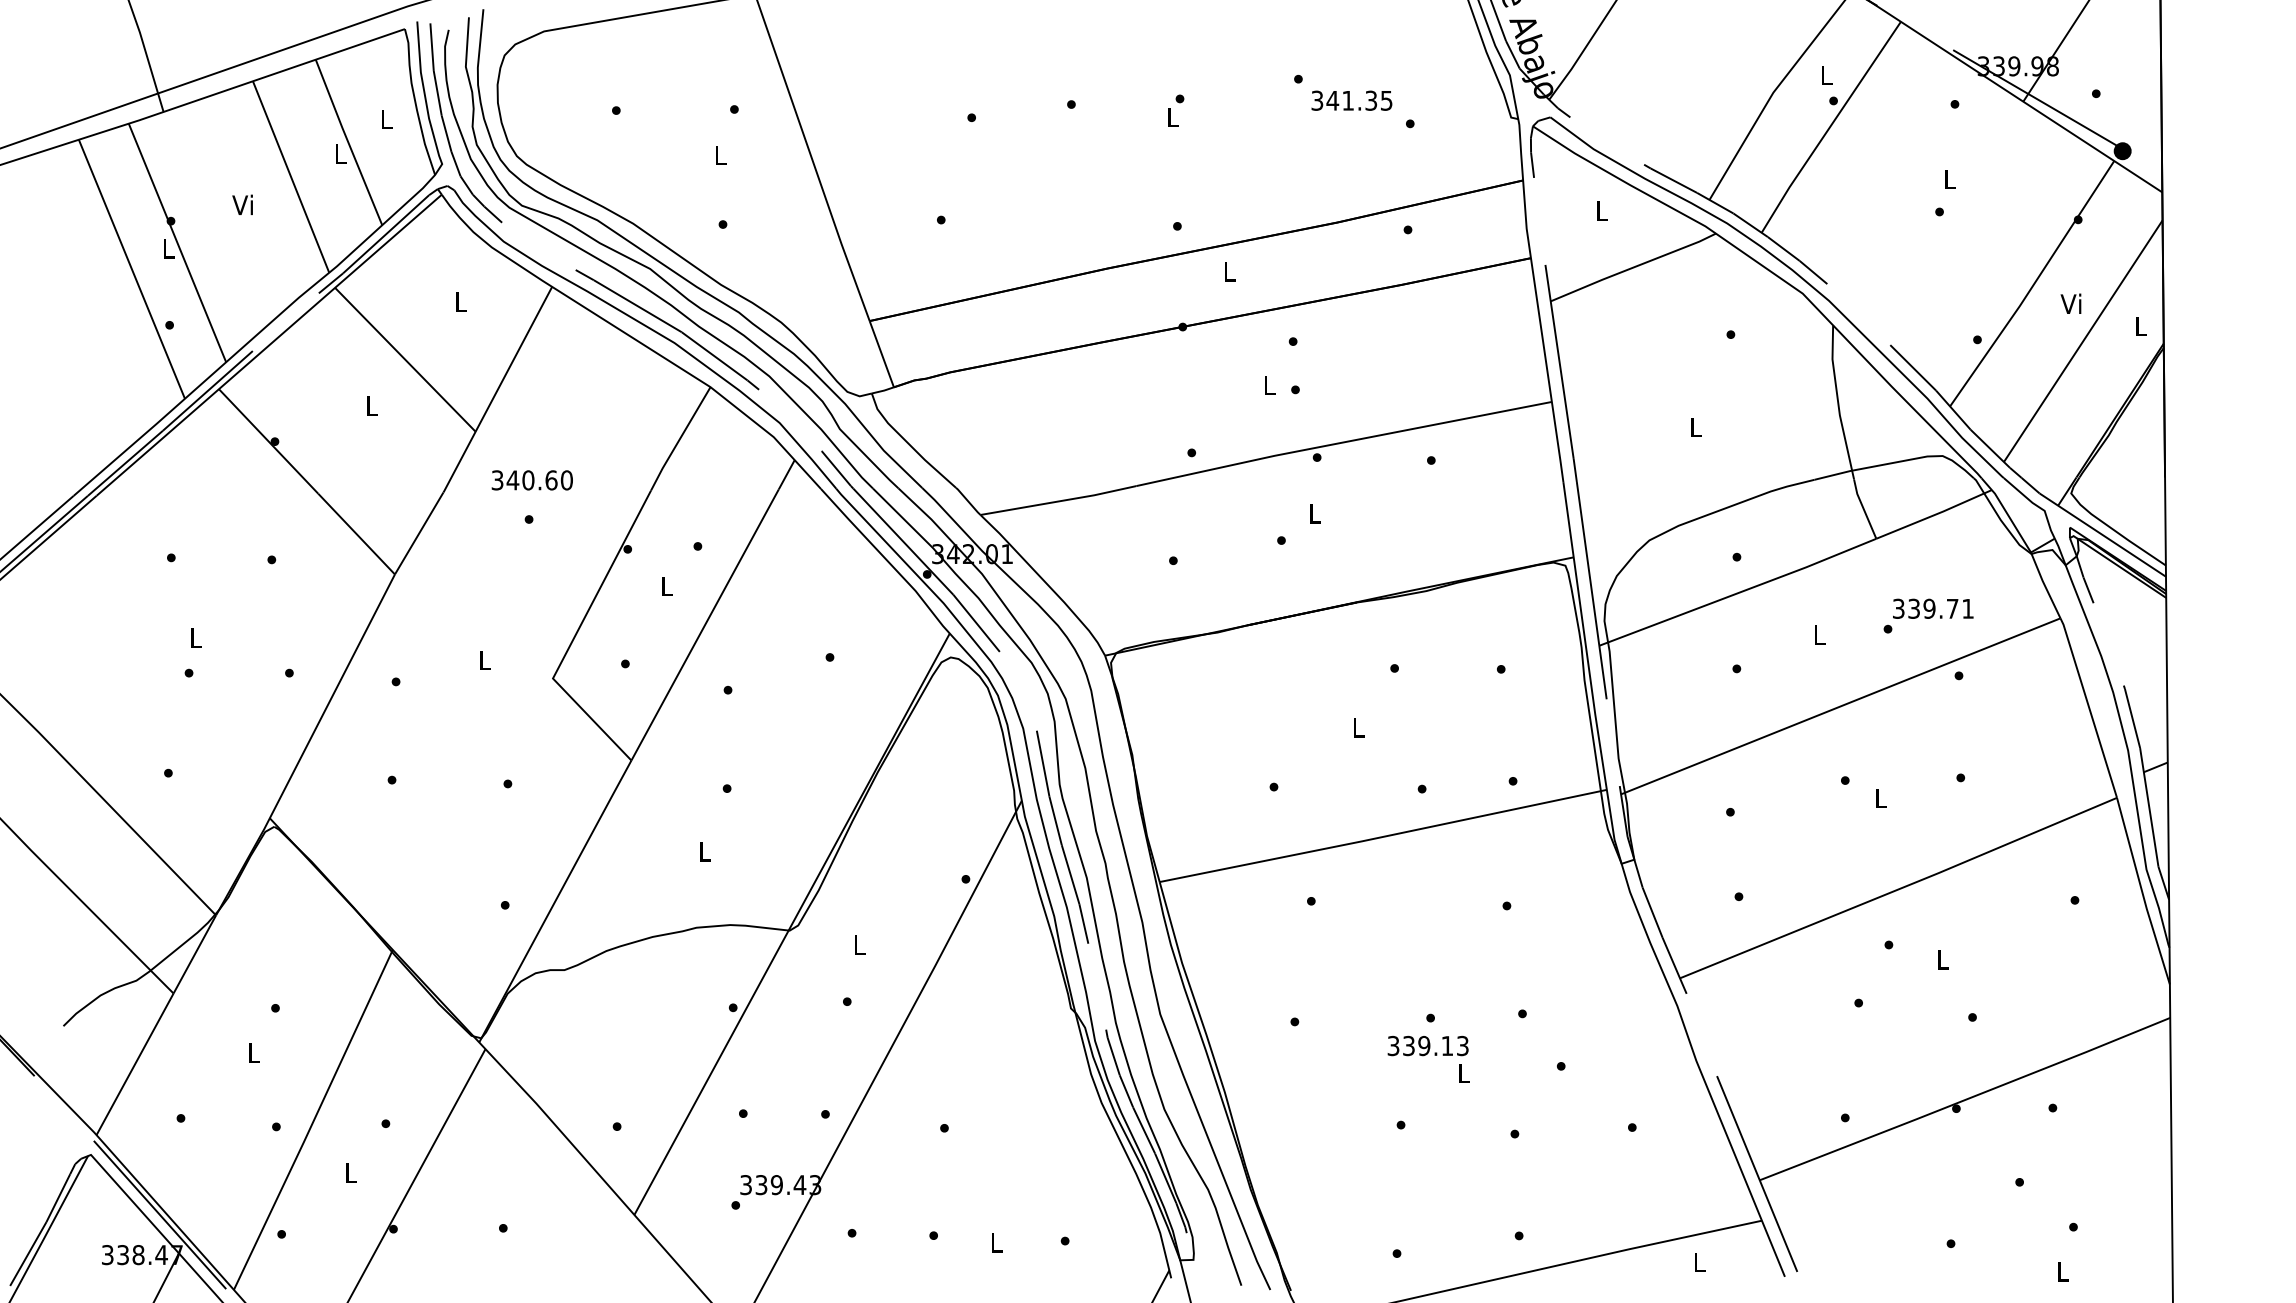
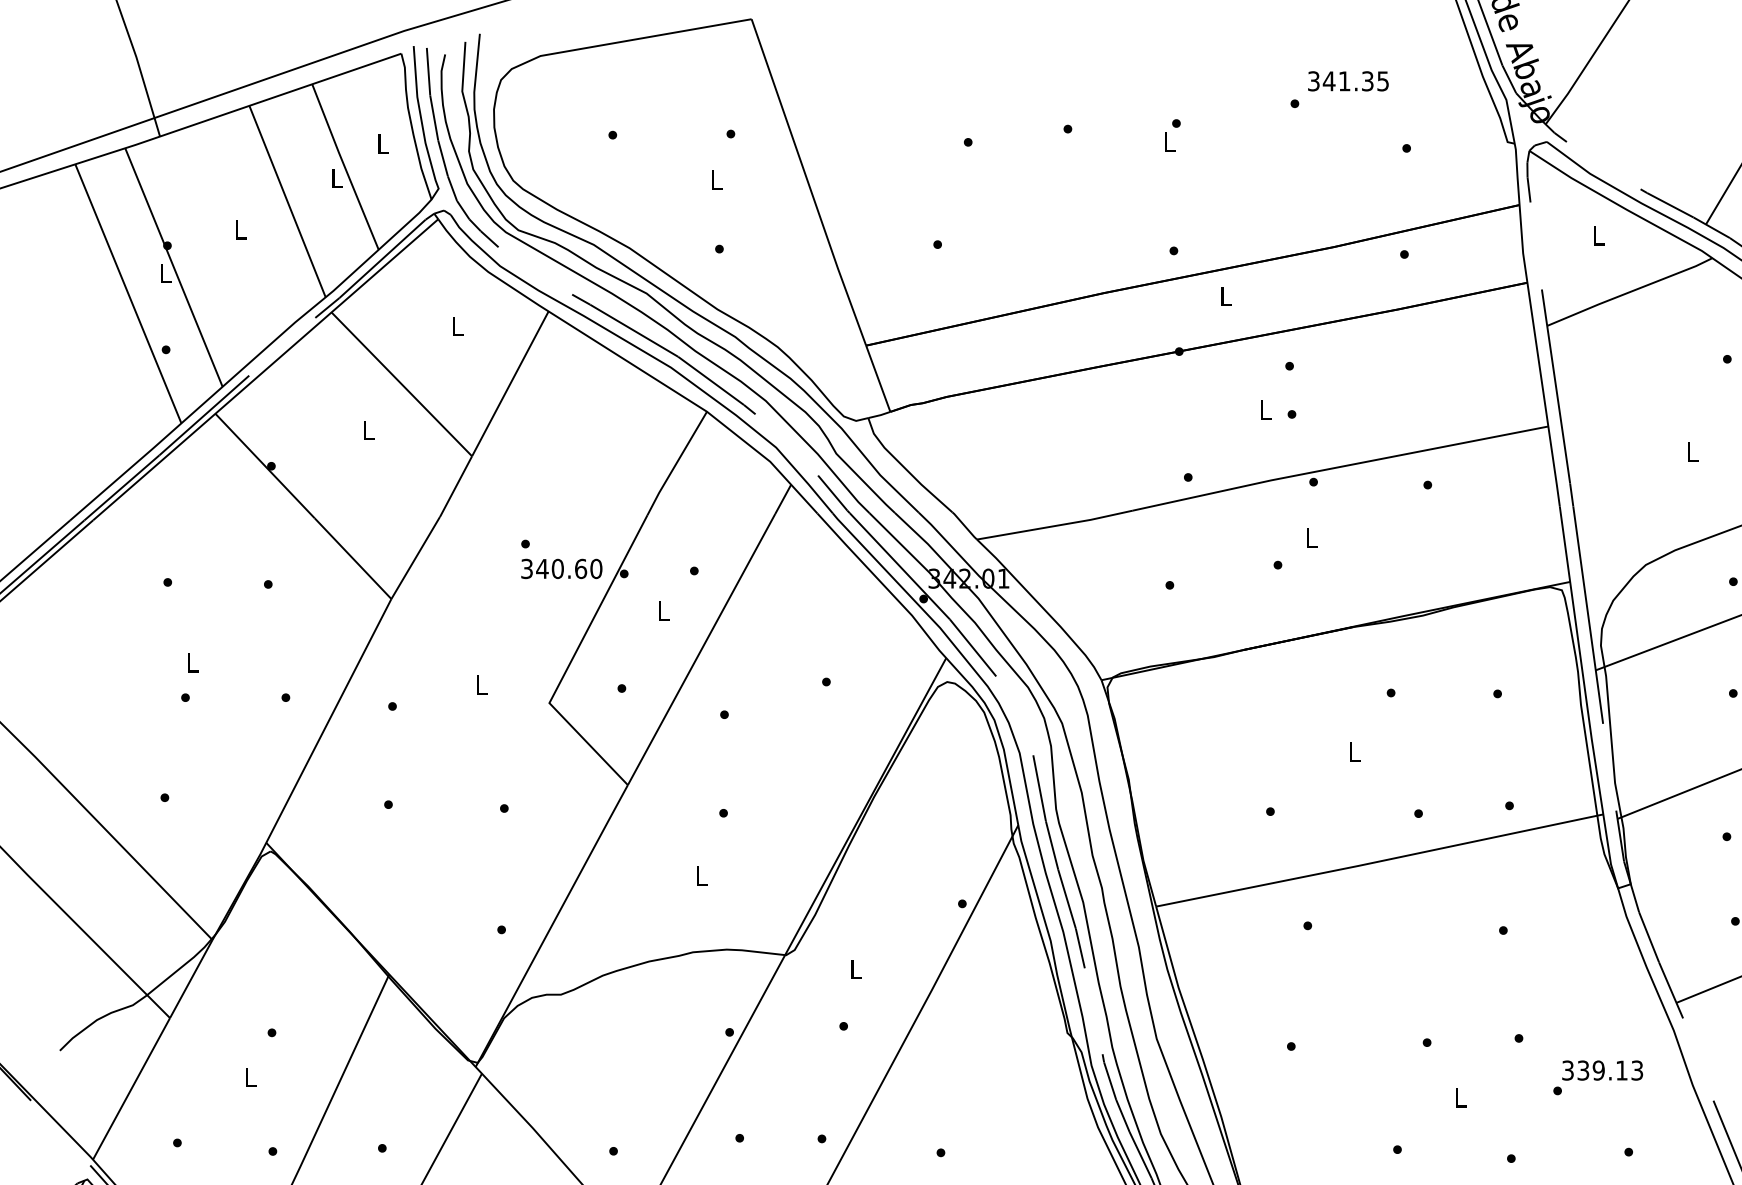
text: (1351, 100) -> (1347, 81), moved
text: (242, 204) -> (238, 229), Vi -> L
text: (531, 480) -> (560, 569), moved
text: (1427, 1045) -> (1601, 1070), moved

